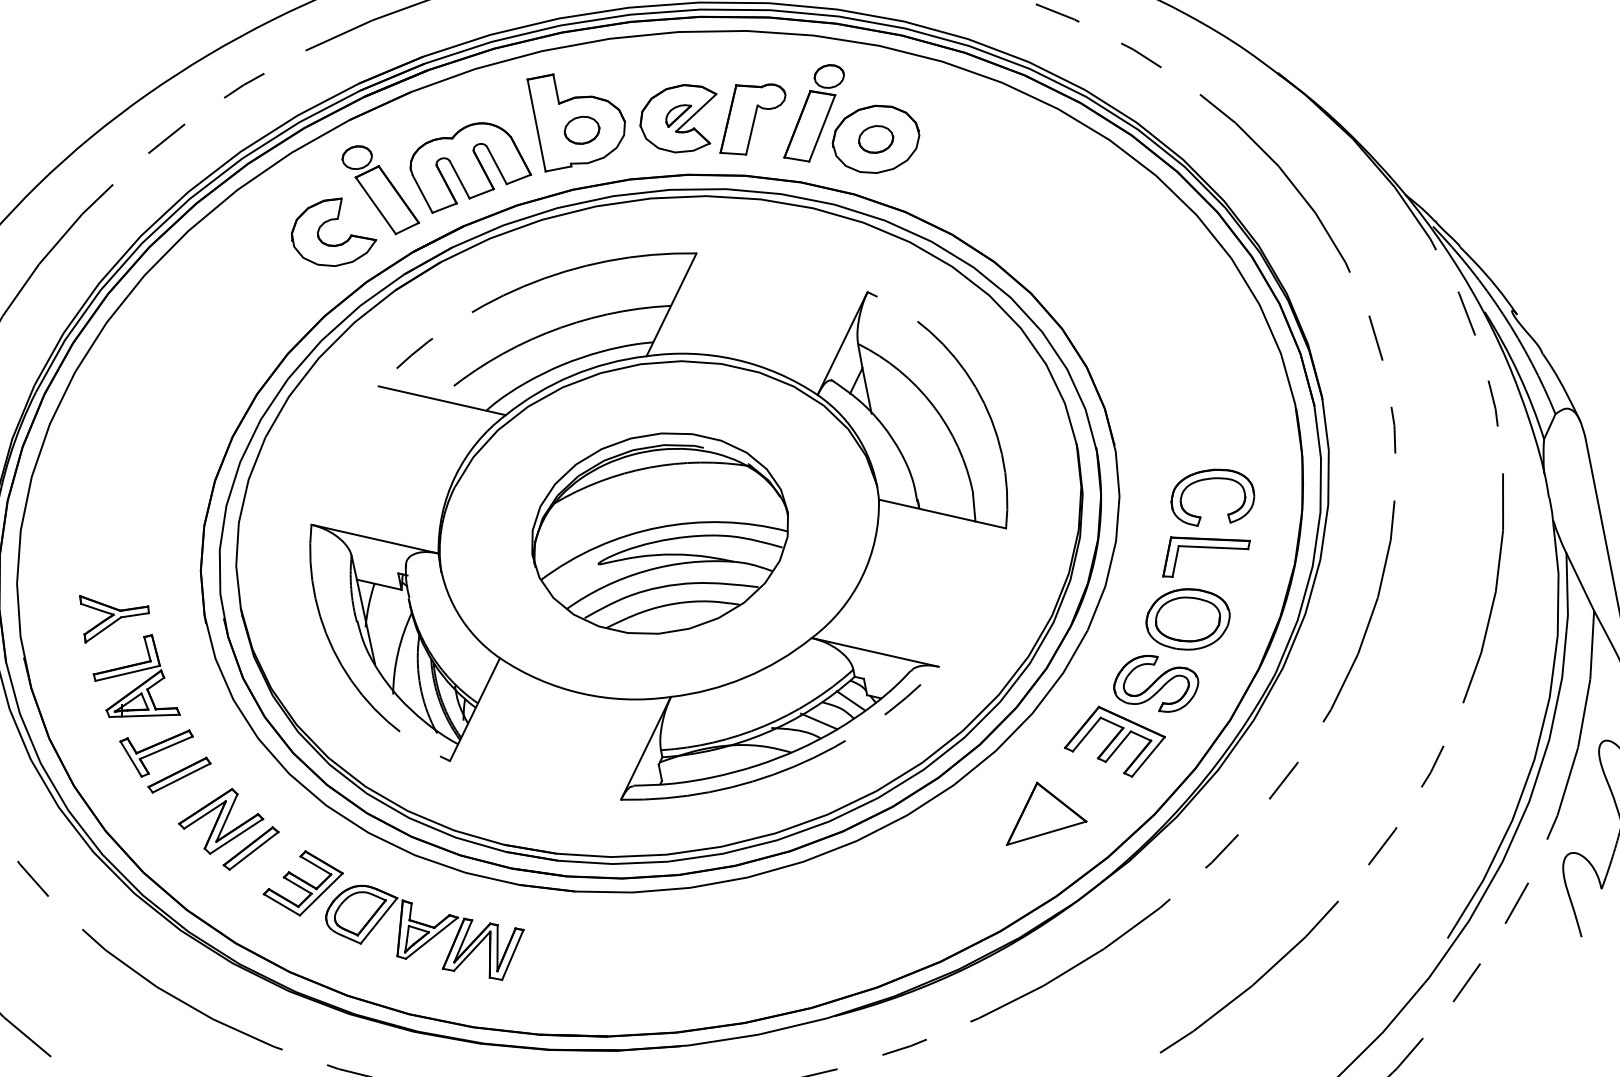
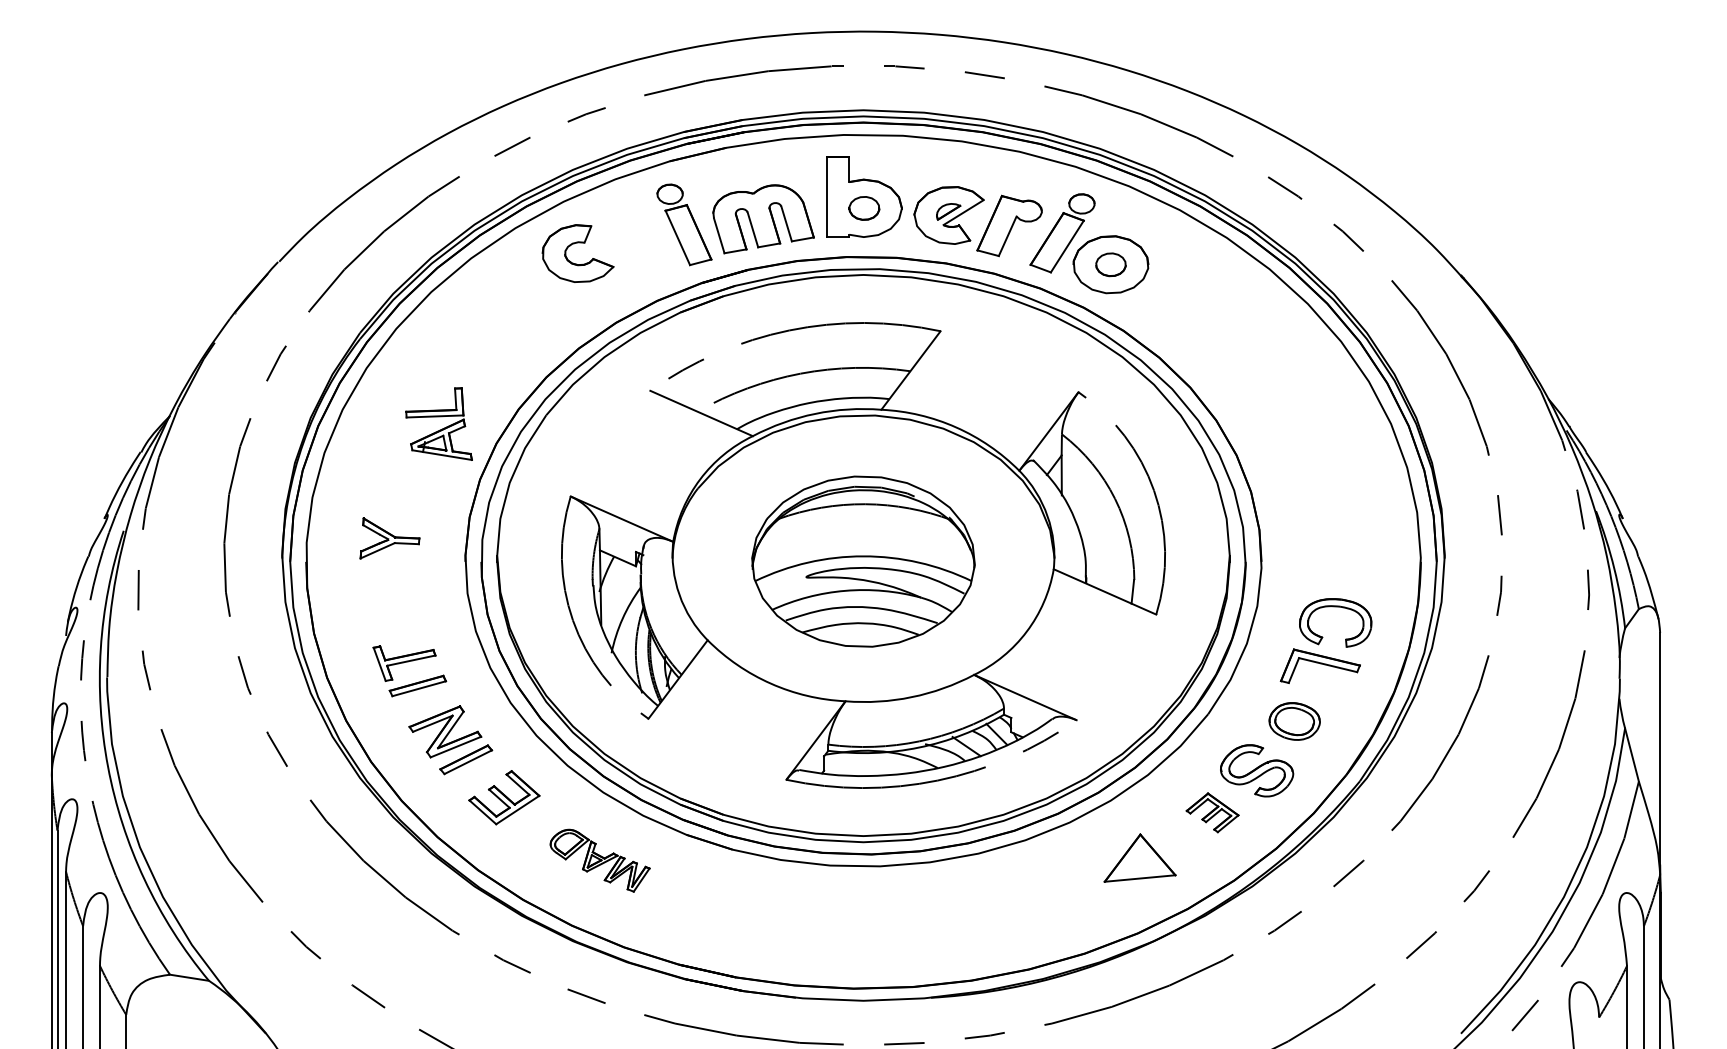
part: (326, 223) -> (574, 244), moved
part: (1187, 619) -> (1294, 721), size x0.7
part: (133, 680) -> (438, 423), moved
part: (1114, 741) -> (1212, 812), size x0.6
part: (425, 933) -> (599, 860), size x0.6

